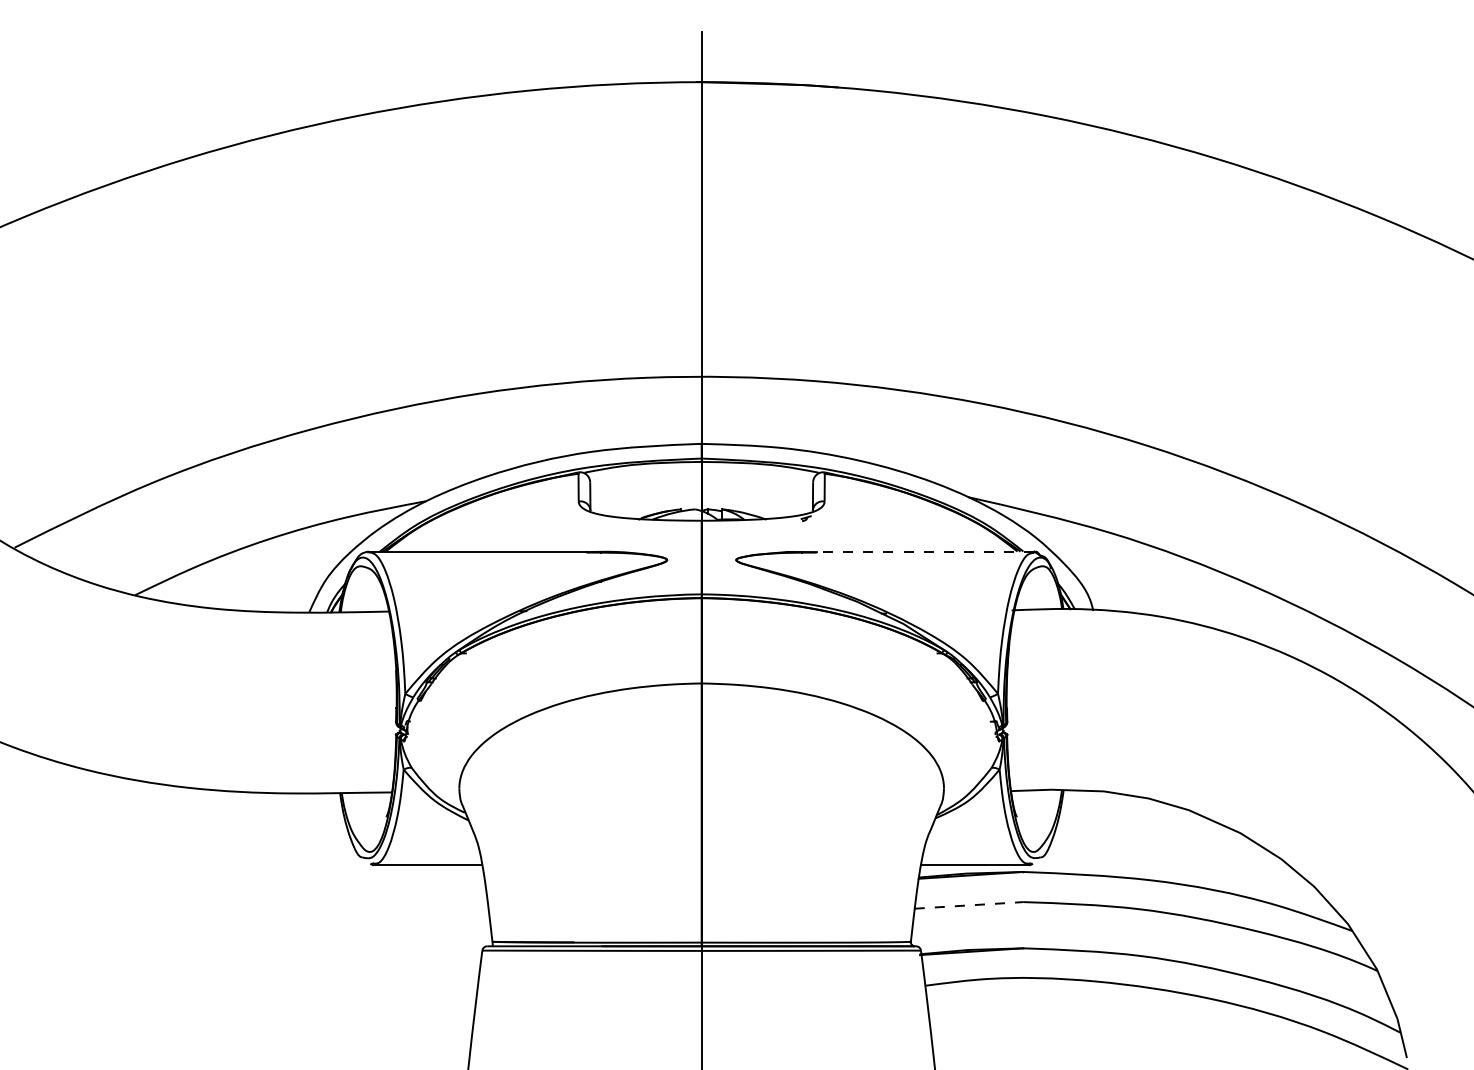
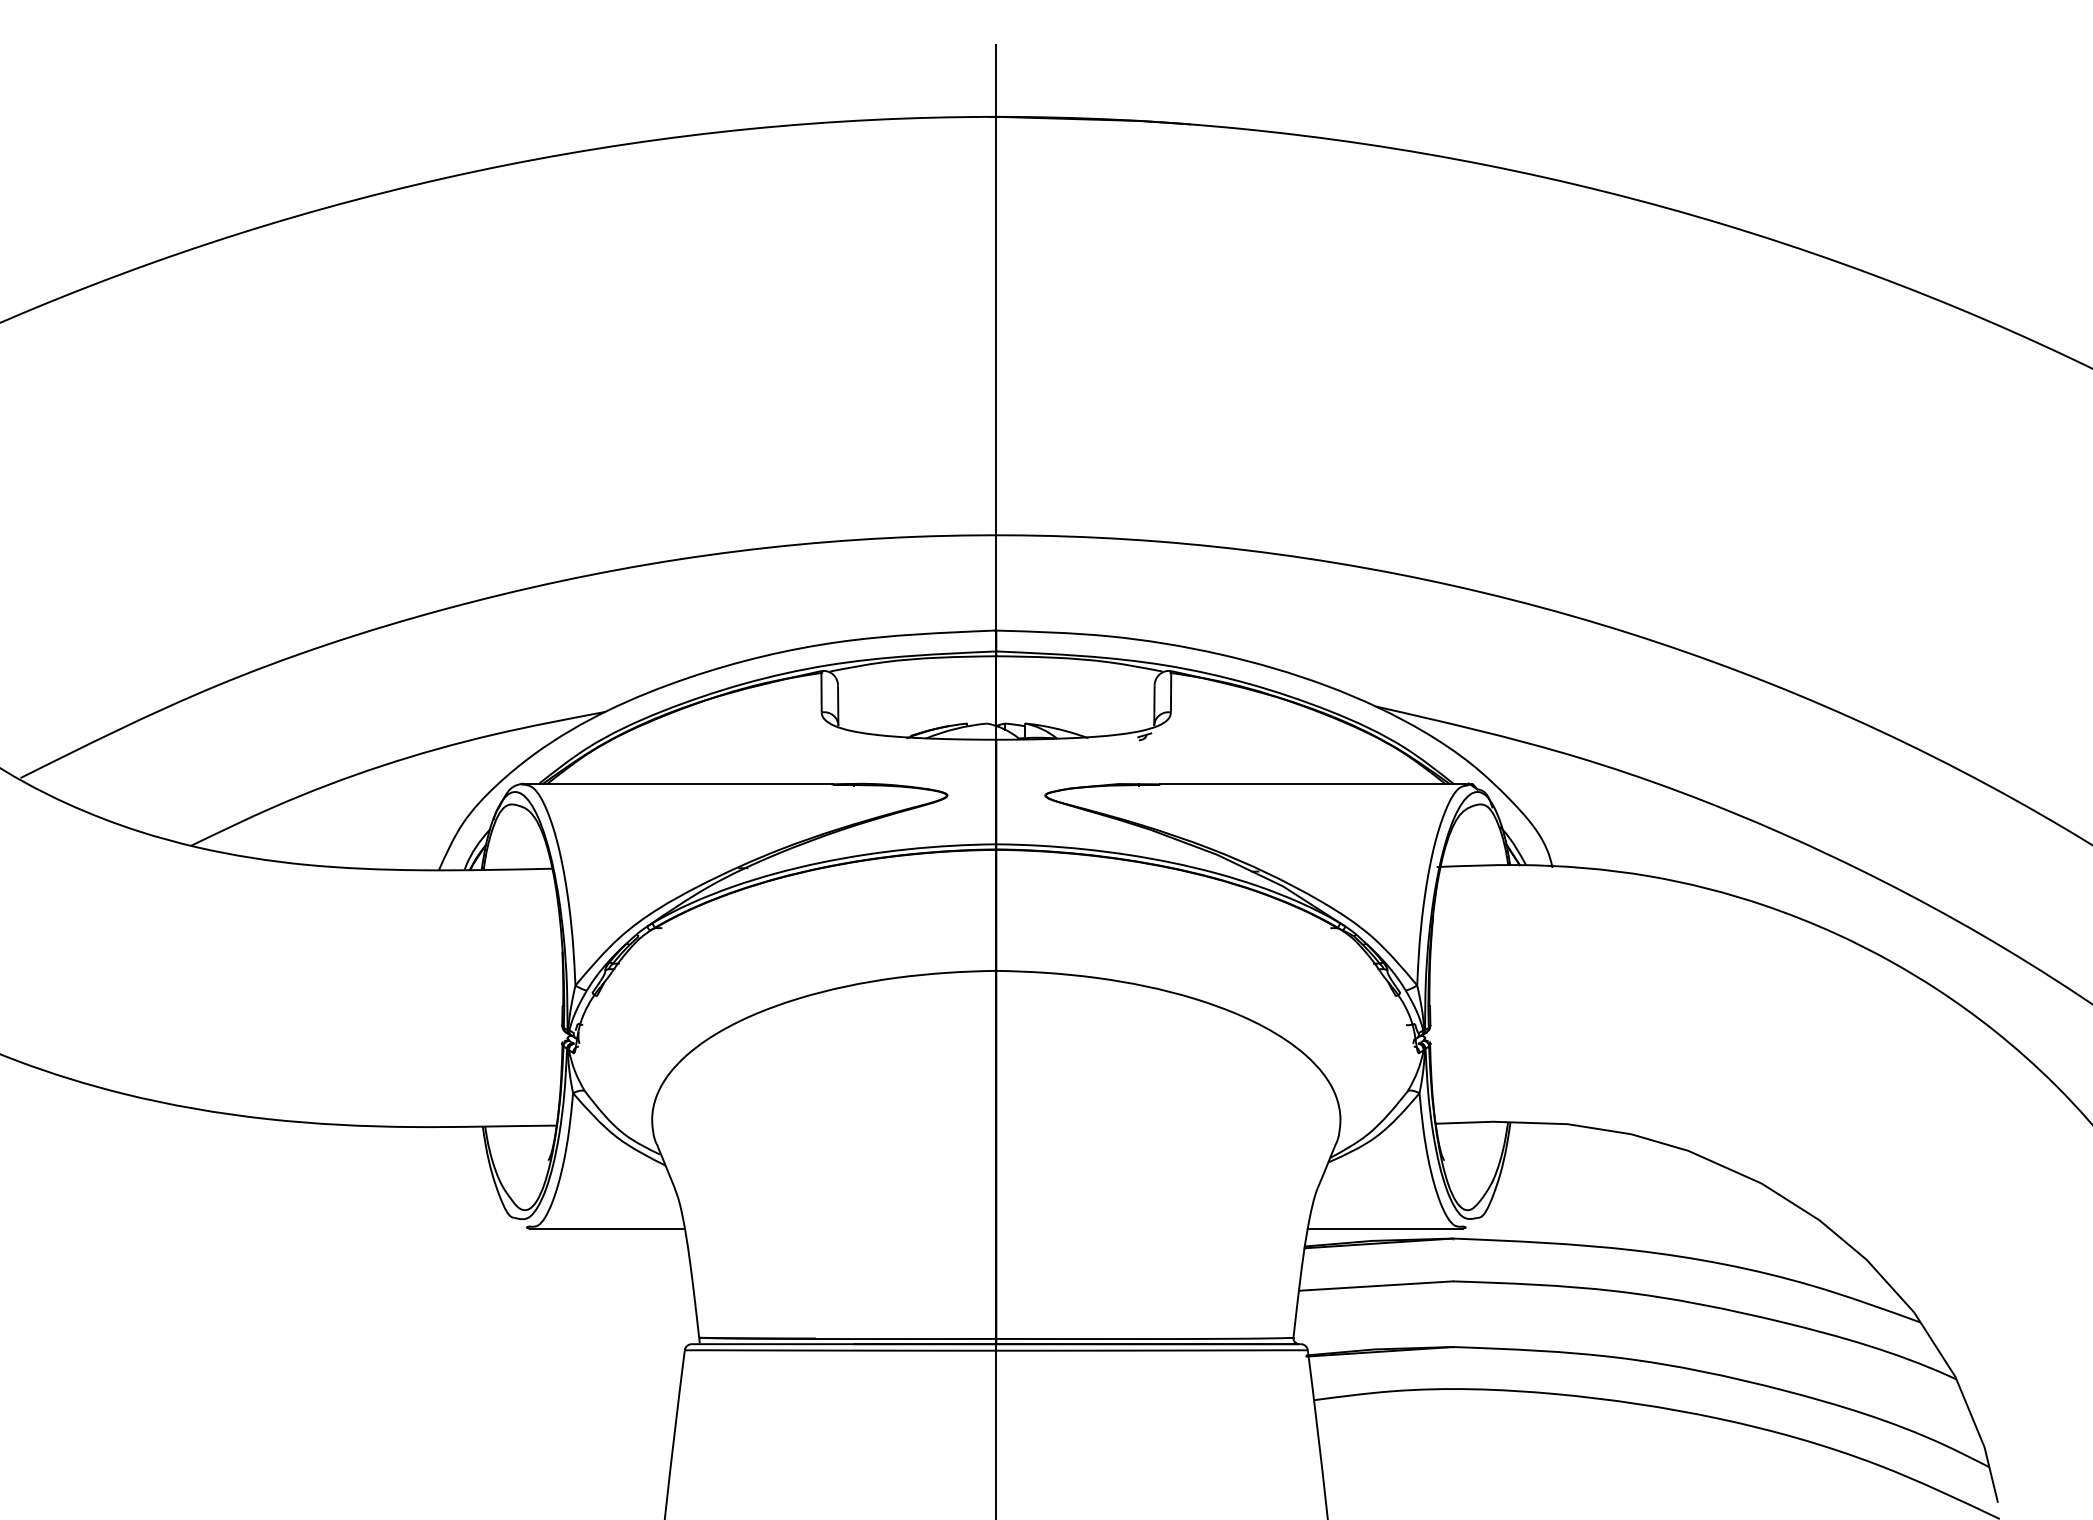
line: (924, 551) -> (1313, 783), dashed -> solid
line: (969, 905) -> (1376, 1286), dashed -> solid

